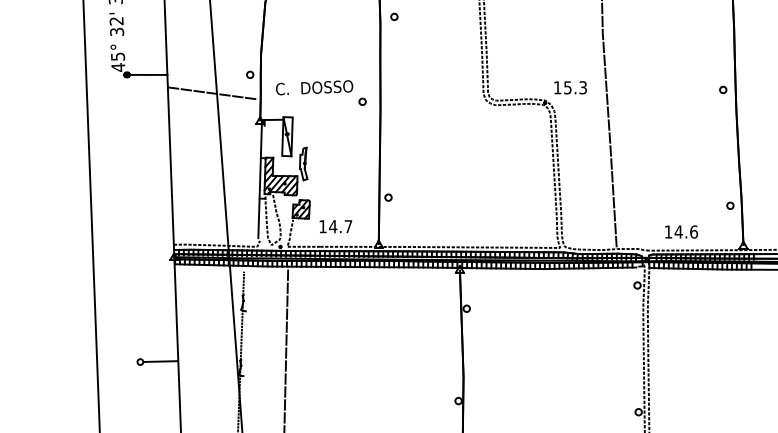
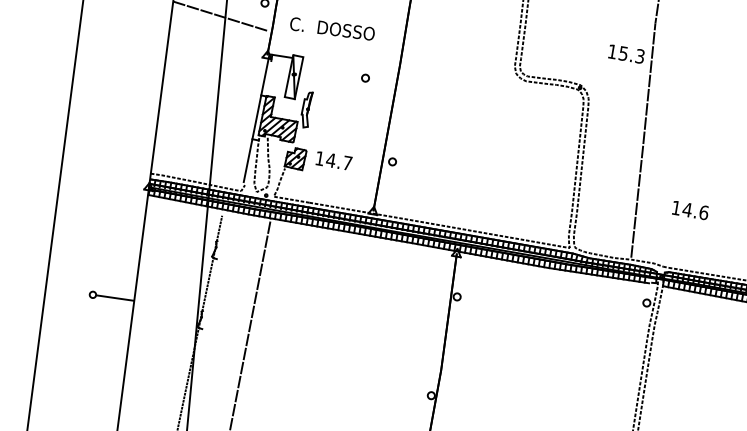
text: (570, 87) -> (626, 53), moved
part: (362, 101) -> (365, 77), moved
text: (335, 226) -> (333, 160), moved
text: (681, 231) -> (690, 209), moved

